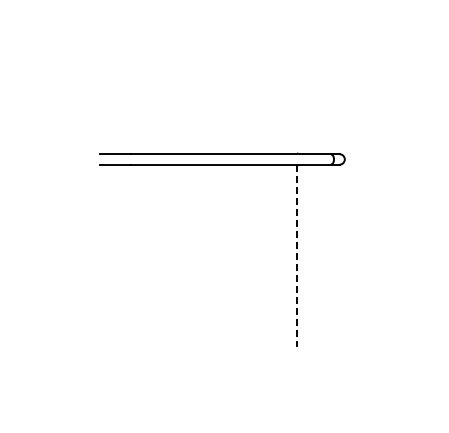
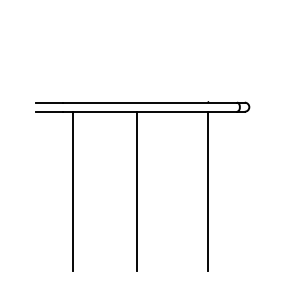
line: (142, 255) -> (73, 190), added
line: (215, 255) -> (136, 190), added
line: (297, 256) -> (208, 191), dashed -> solid

